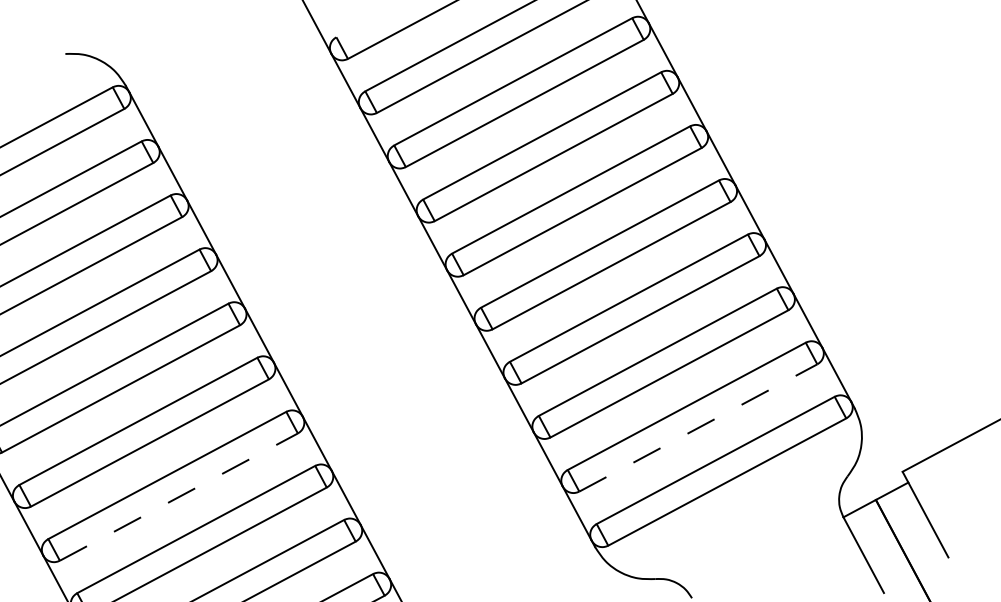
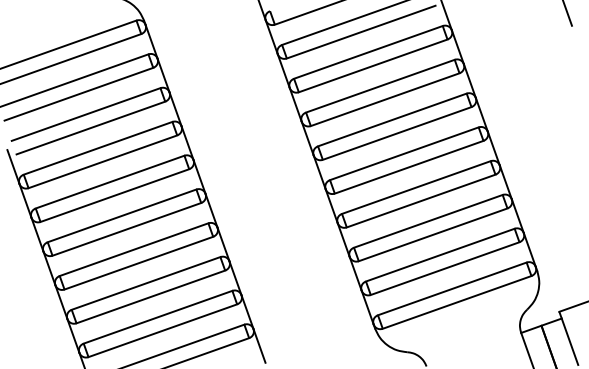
line: (698, 427) -> (445, 268), dashed -> solid
line: (178, 497) -> (138, 263), dashed -> solid

